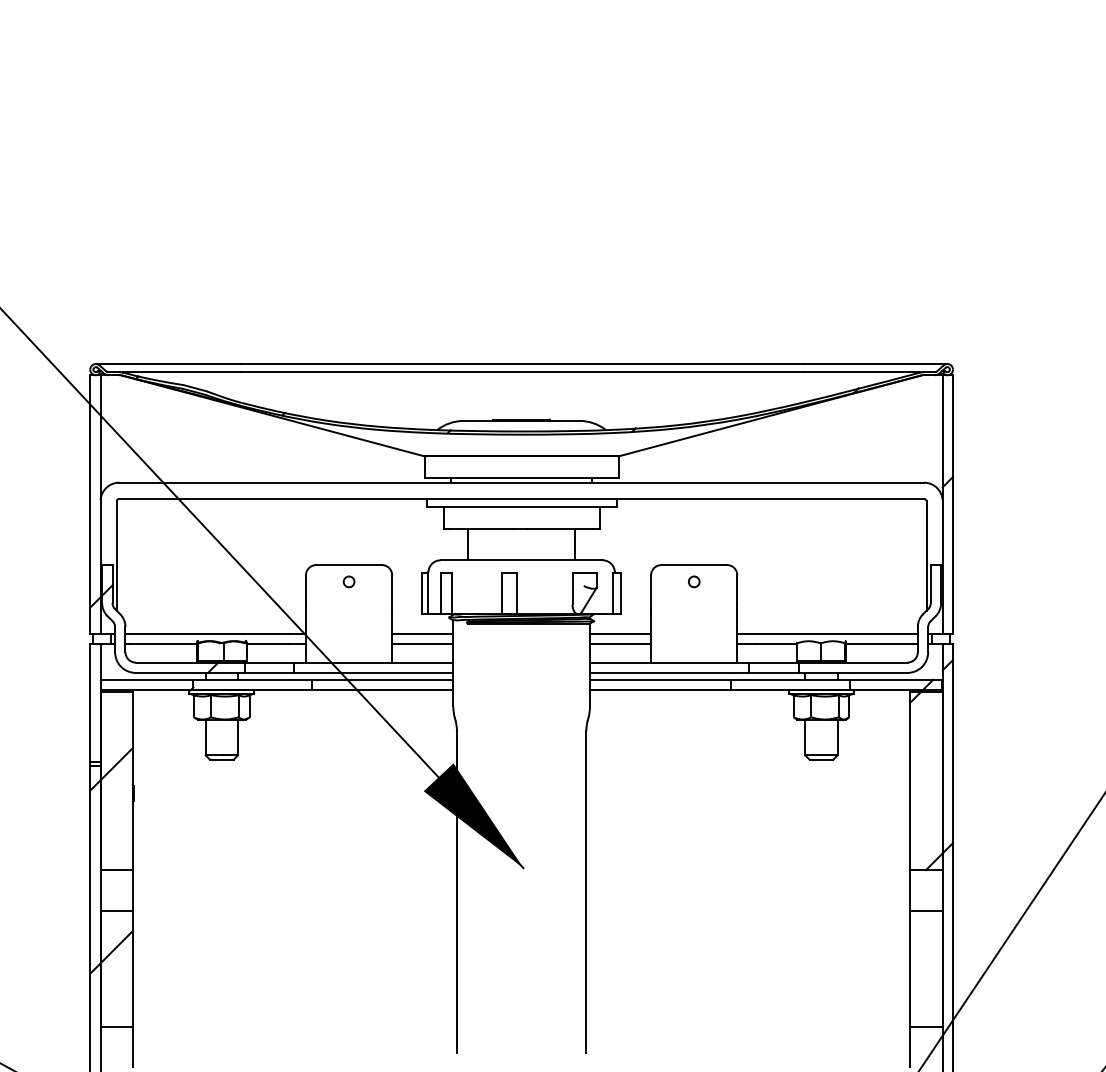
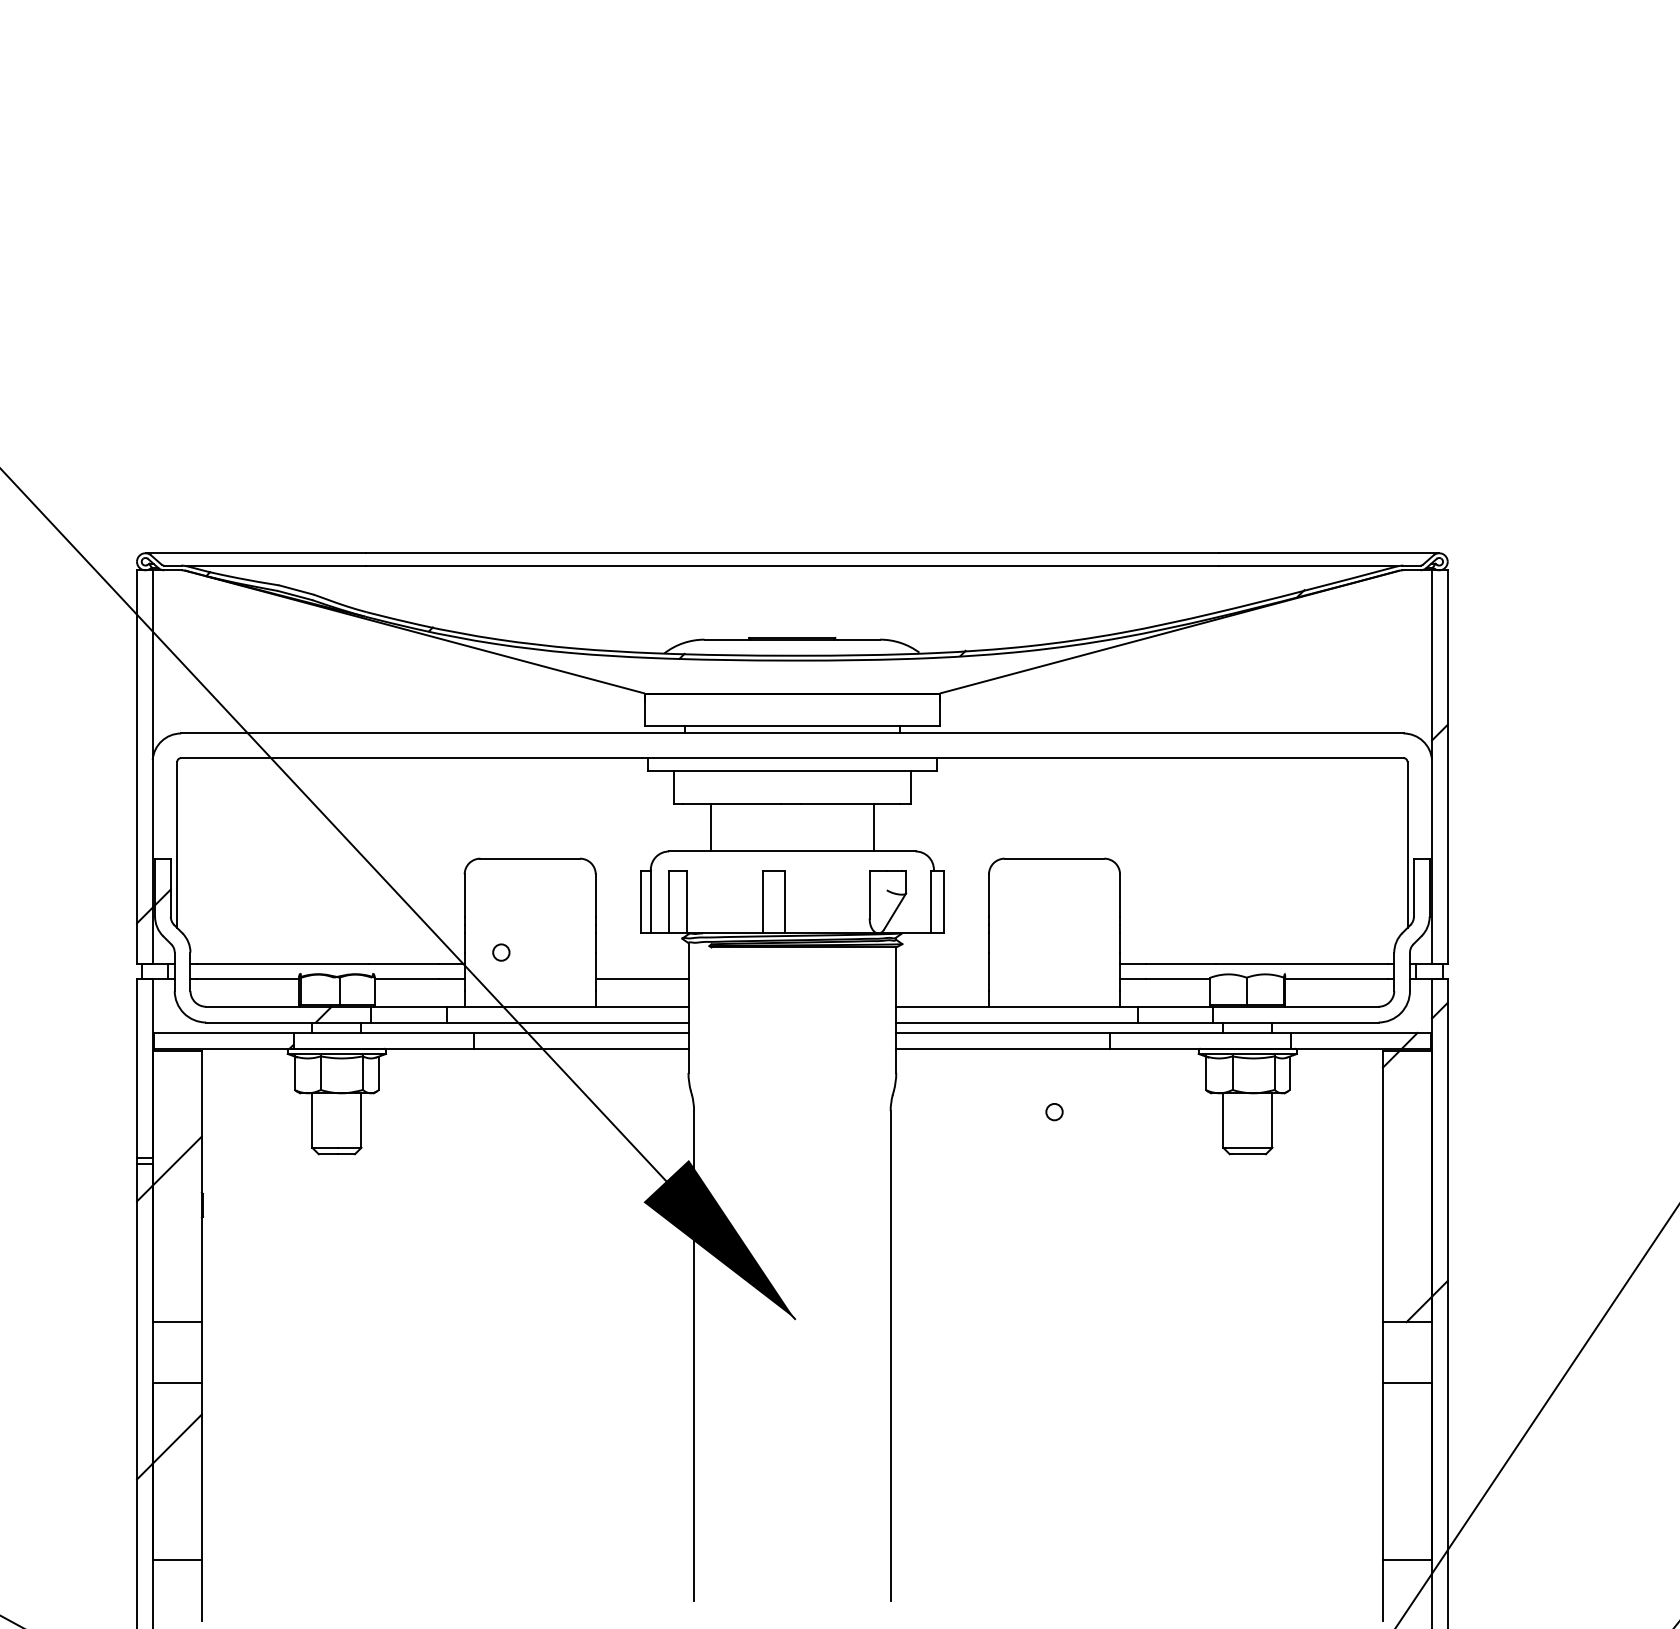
circle: (348, 581) -> (500, 951), moved
circle: (694, 581) -> (1054, 1111), moved
line: (422, 634) -> (641, 964), removed
line: (620, 634) -> (942, 964), removed
line: (620, 644) -> (942, 979), removed

